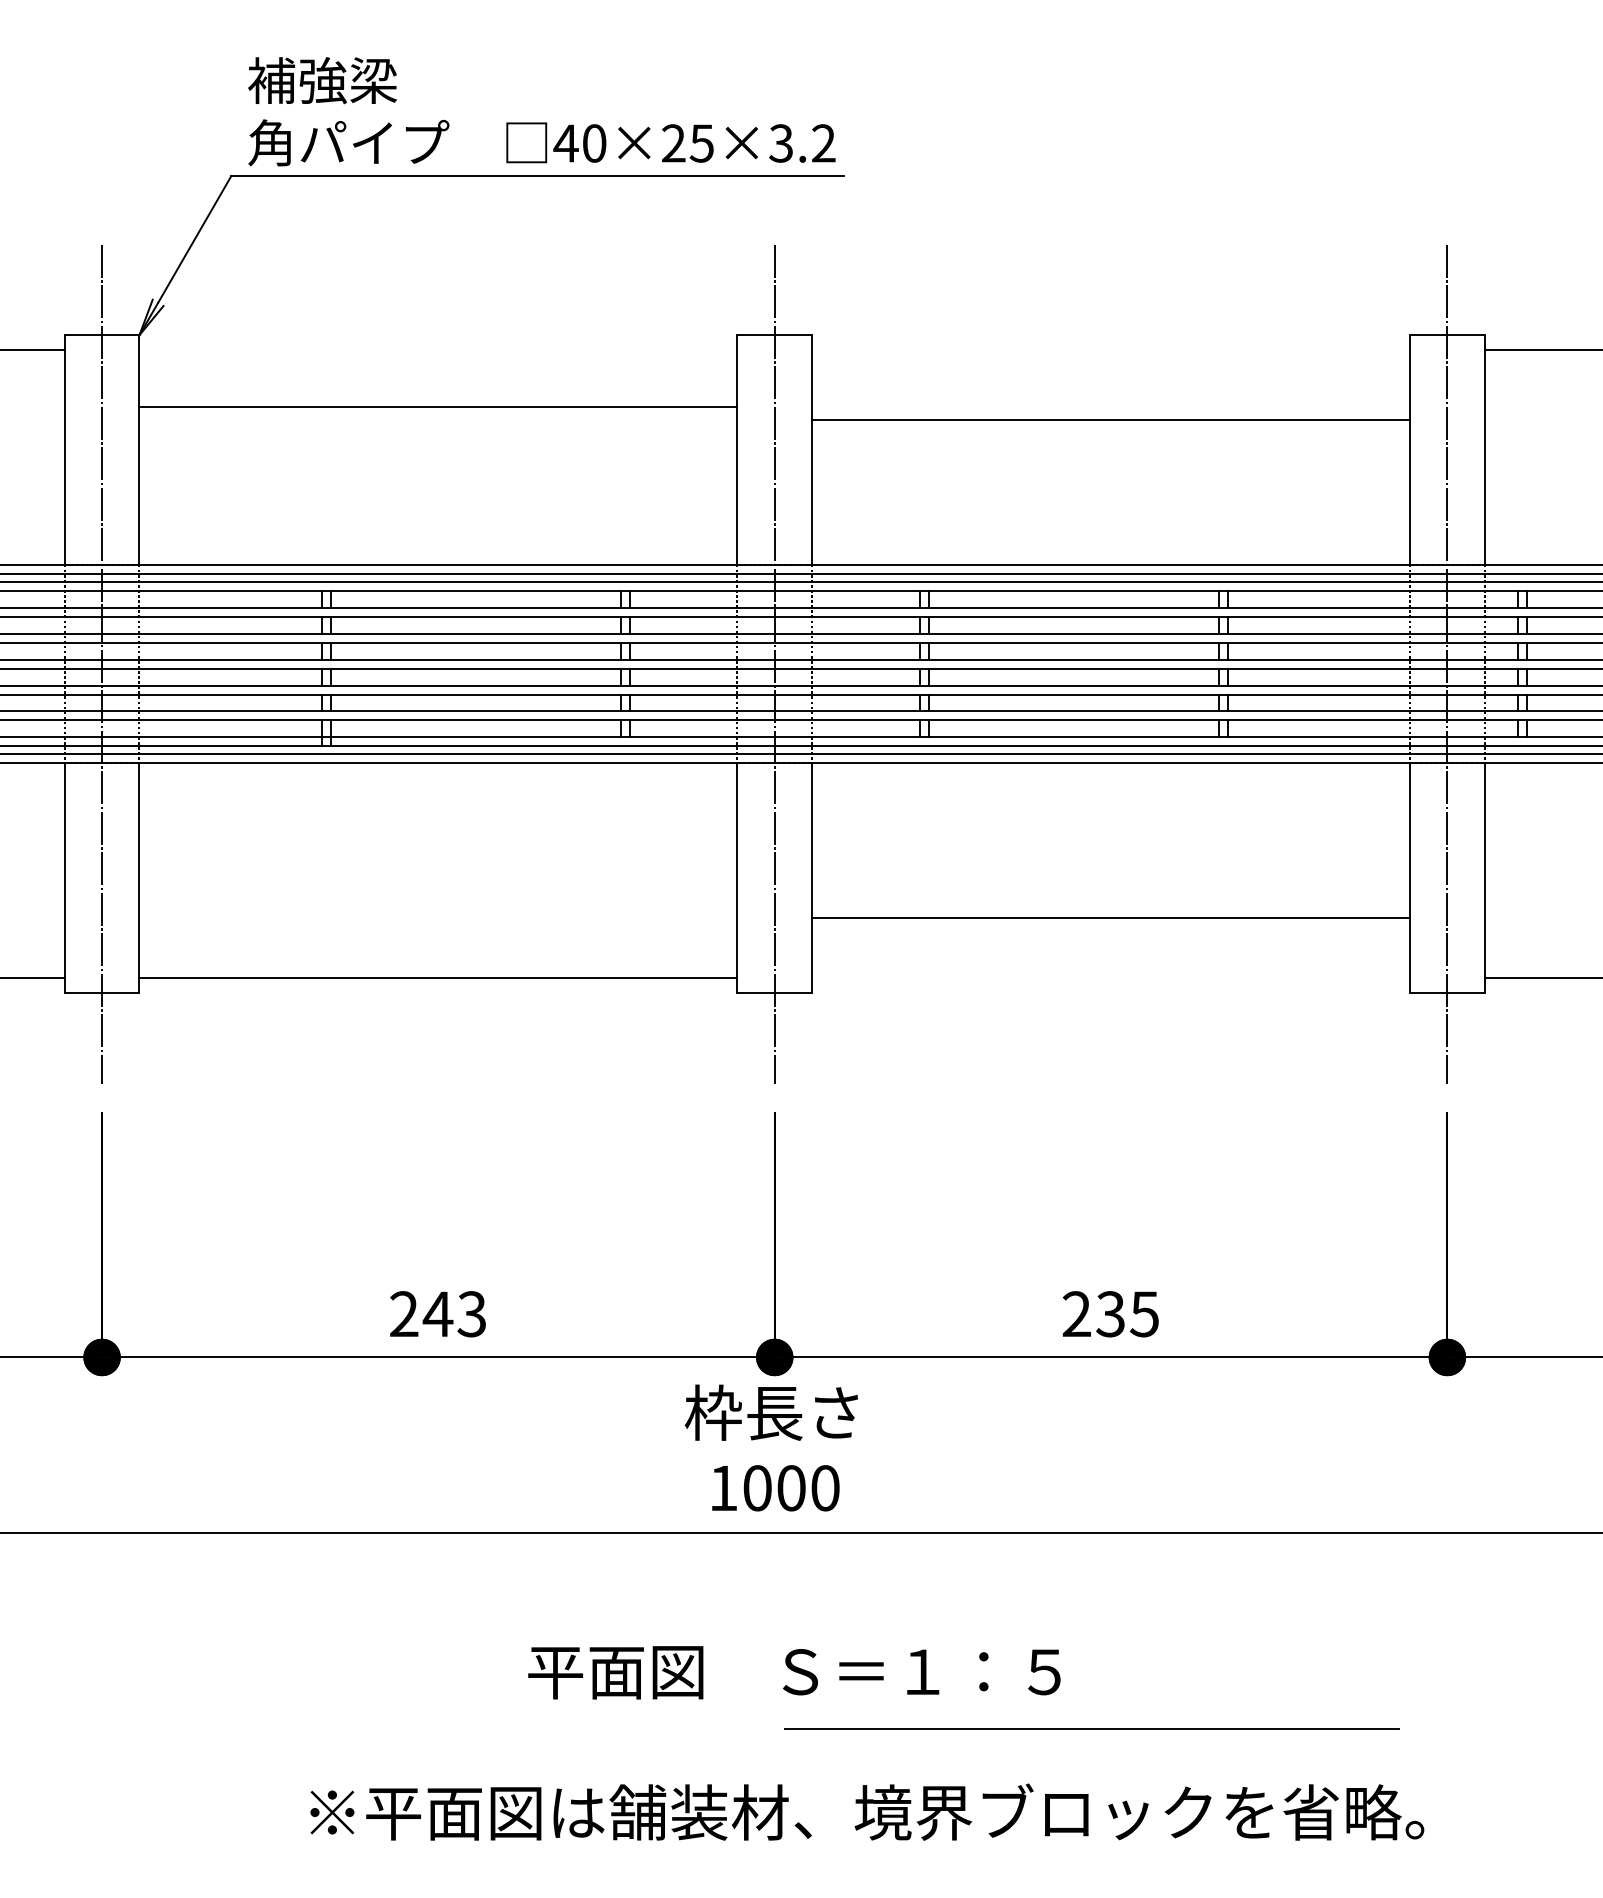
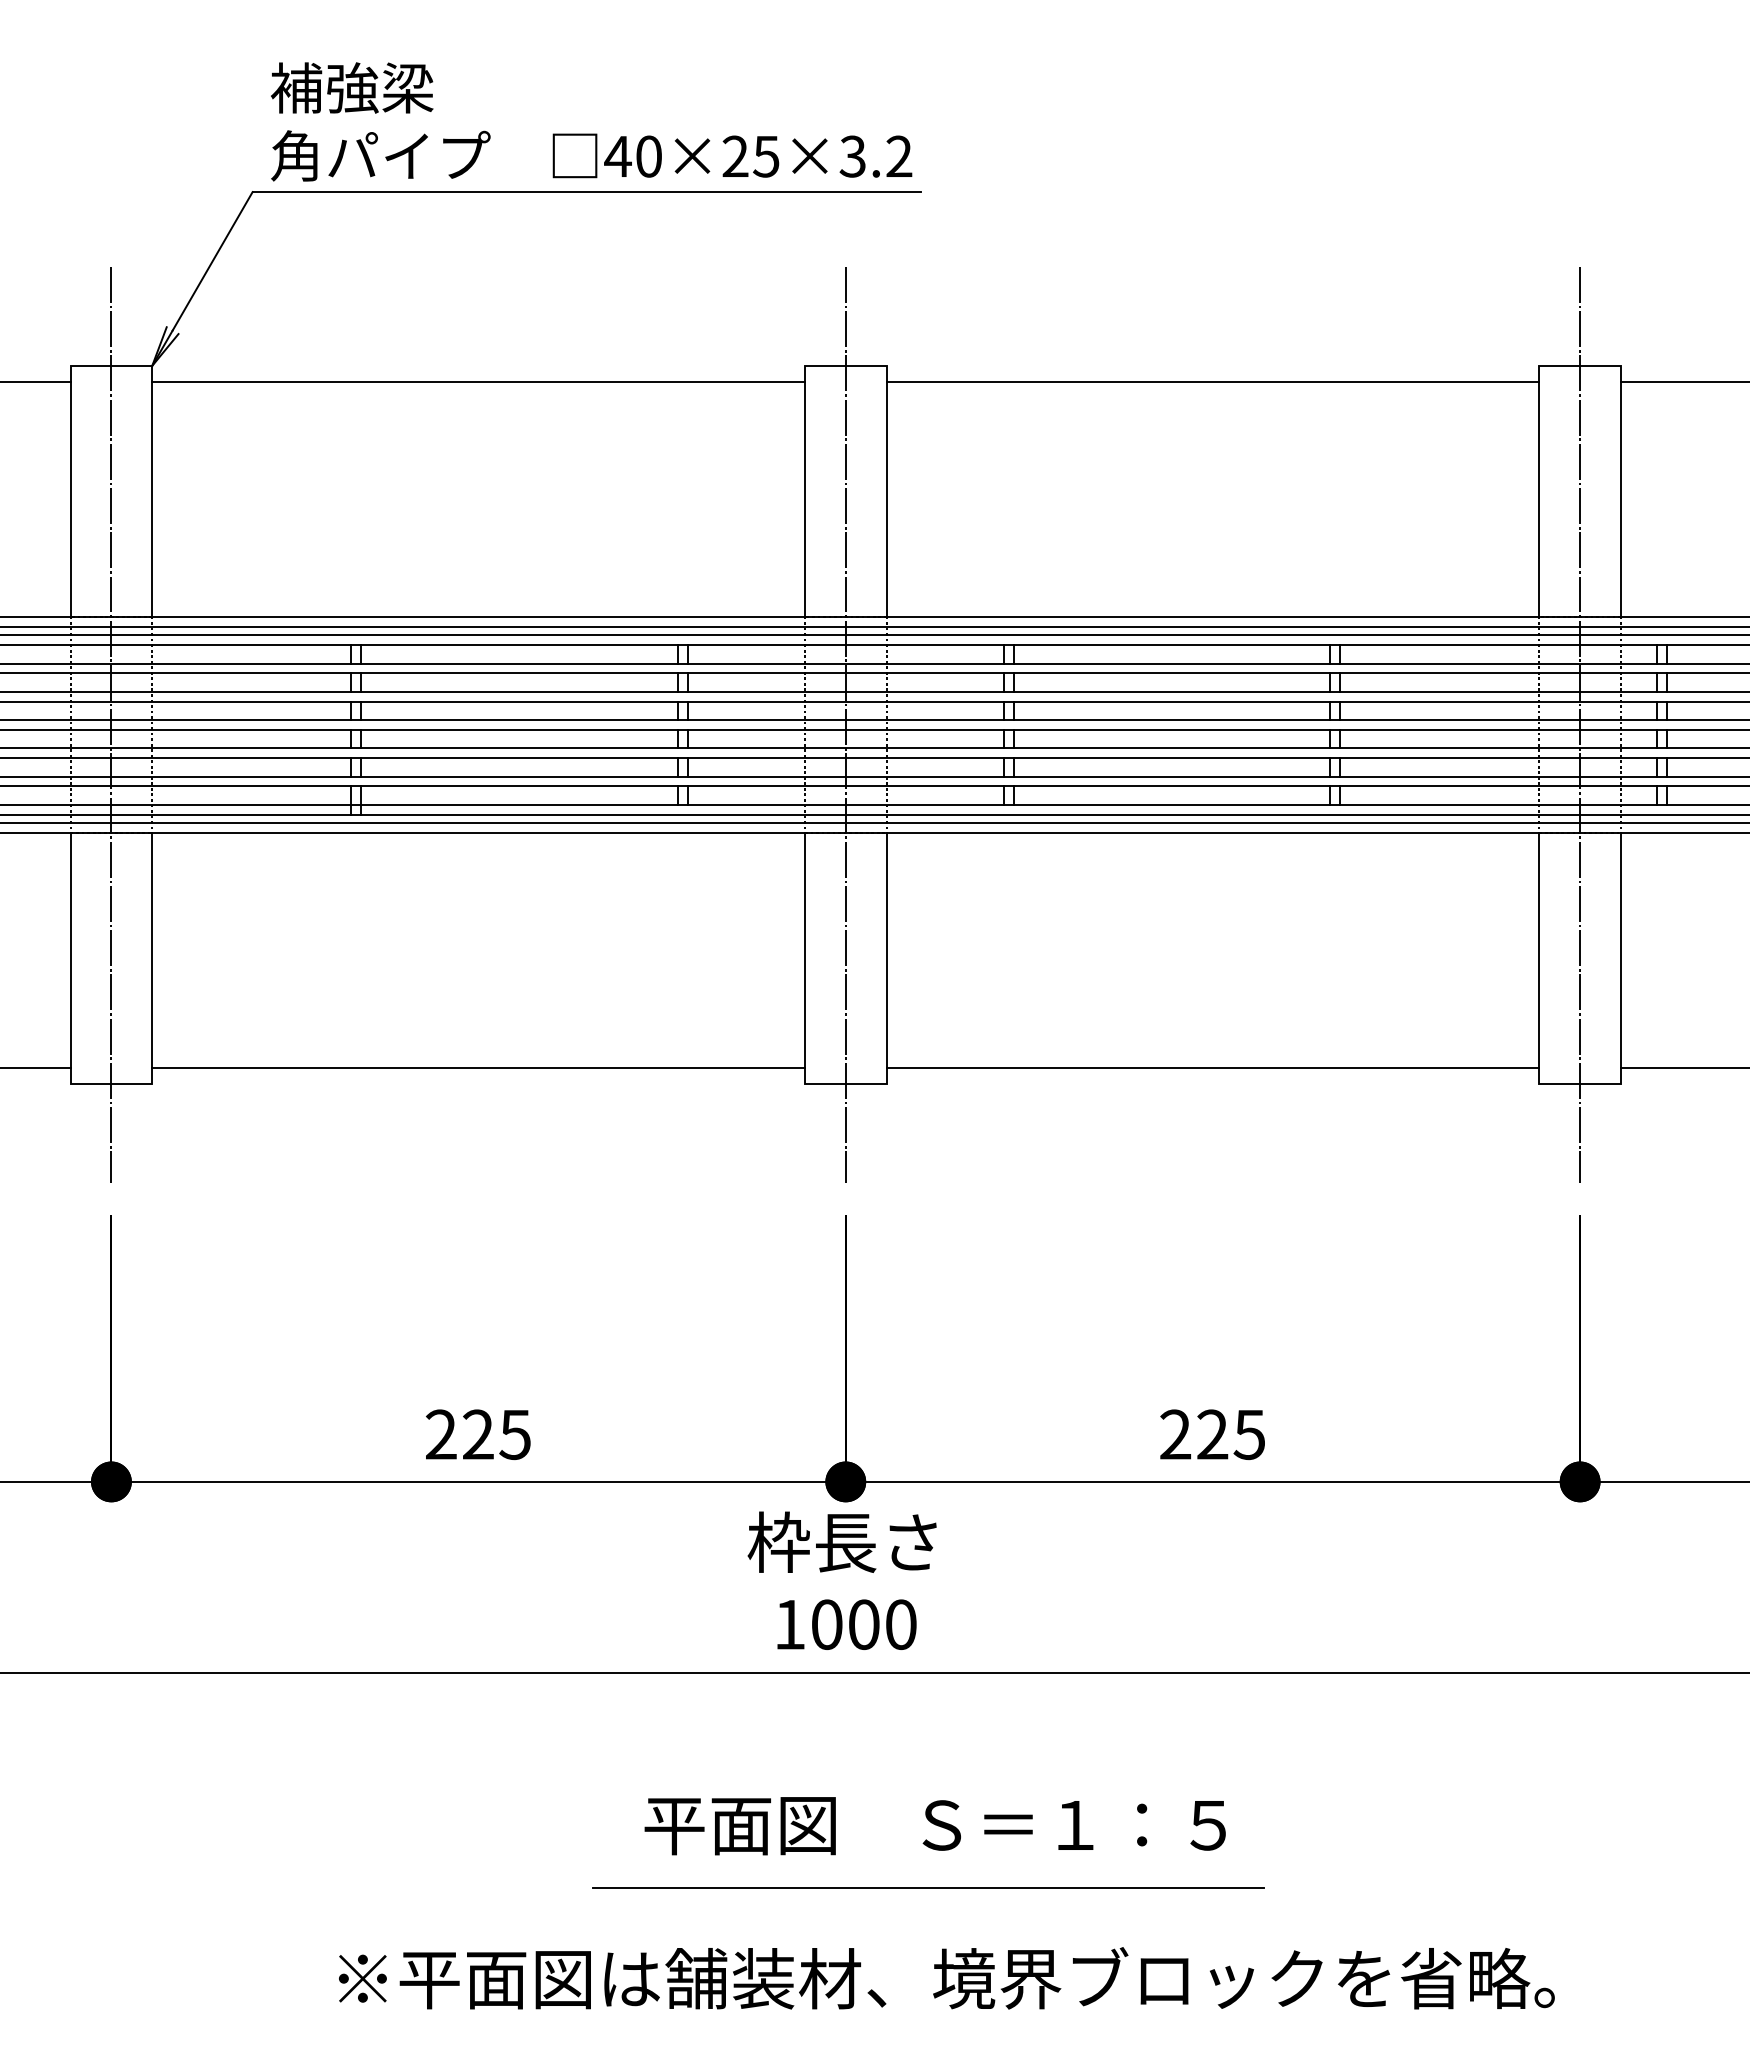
line: (438, 407) -> (478, 382), moved
line: (1110, 420) -> (1212, 382), moved
line: (1110, 917) -> (1212, 1067), moved
text: (453, 1314) -> (495, 1434), 243 -> 225
text: (1110, 1314) -> (1212, 1434), 235 -> 225
text: (793, 1673) -> (934, 1826), moved
line: (1092, 1728) -> (928, 1887), moved

